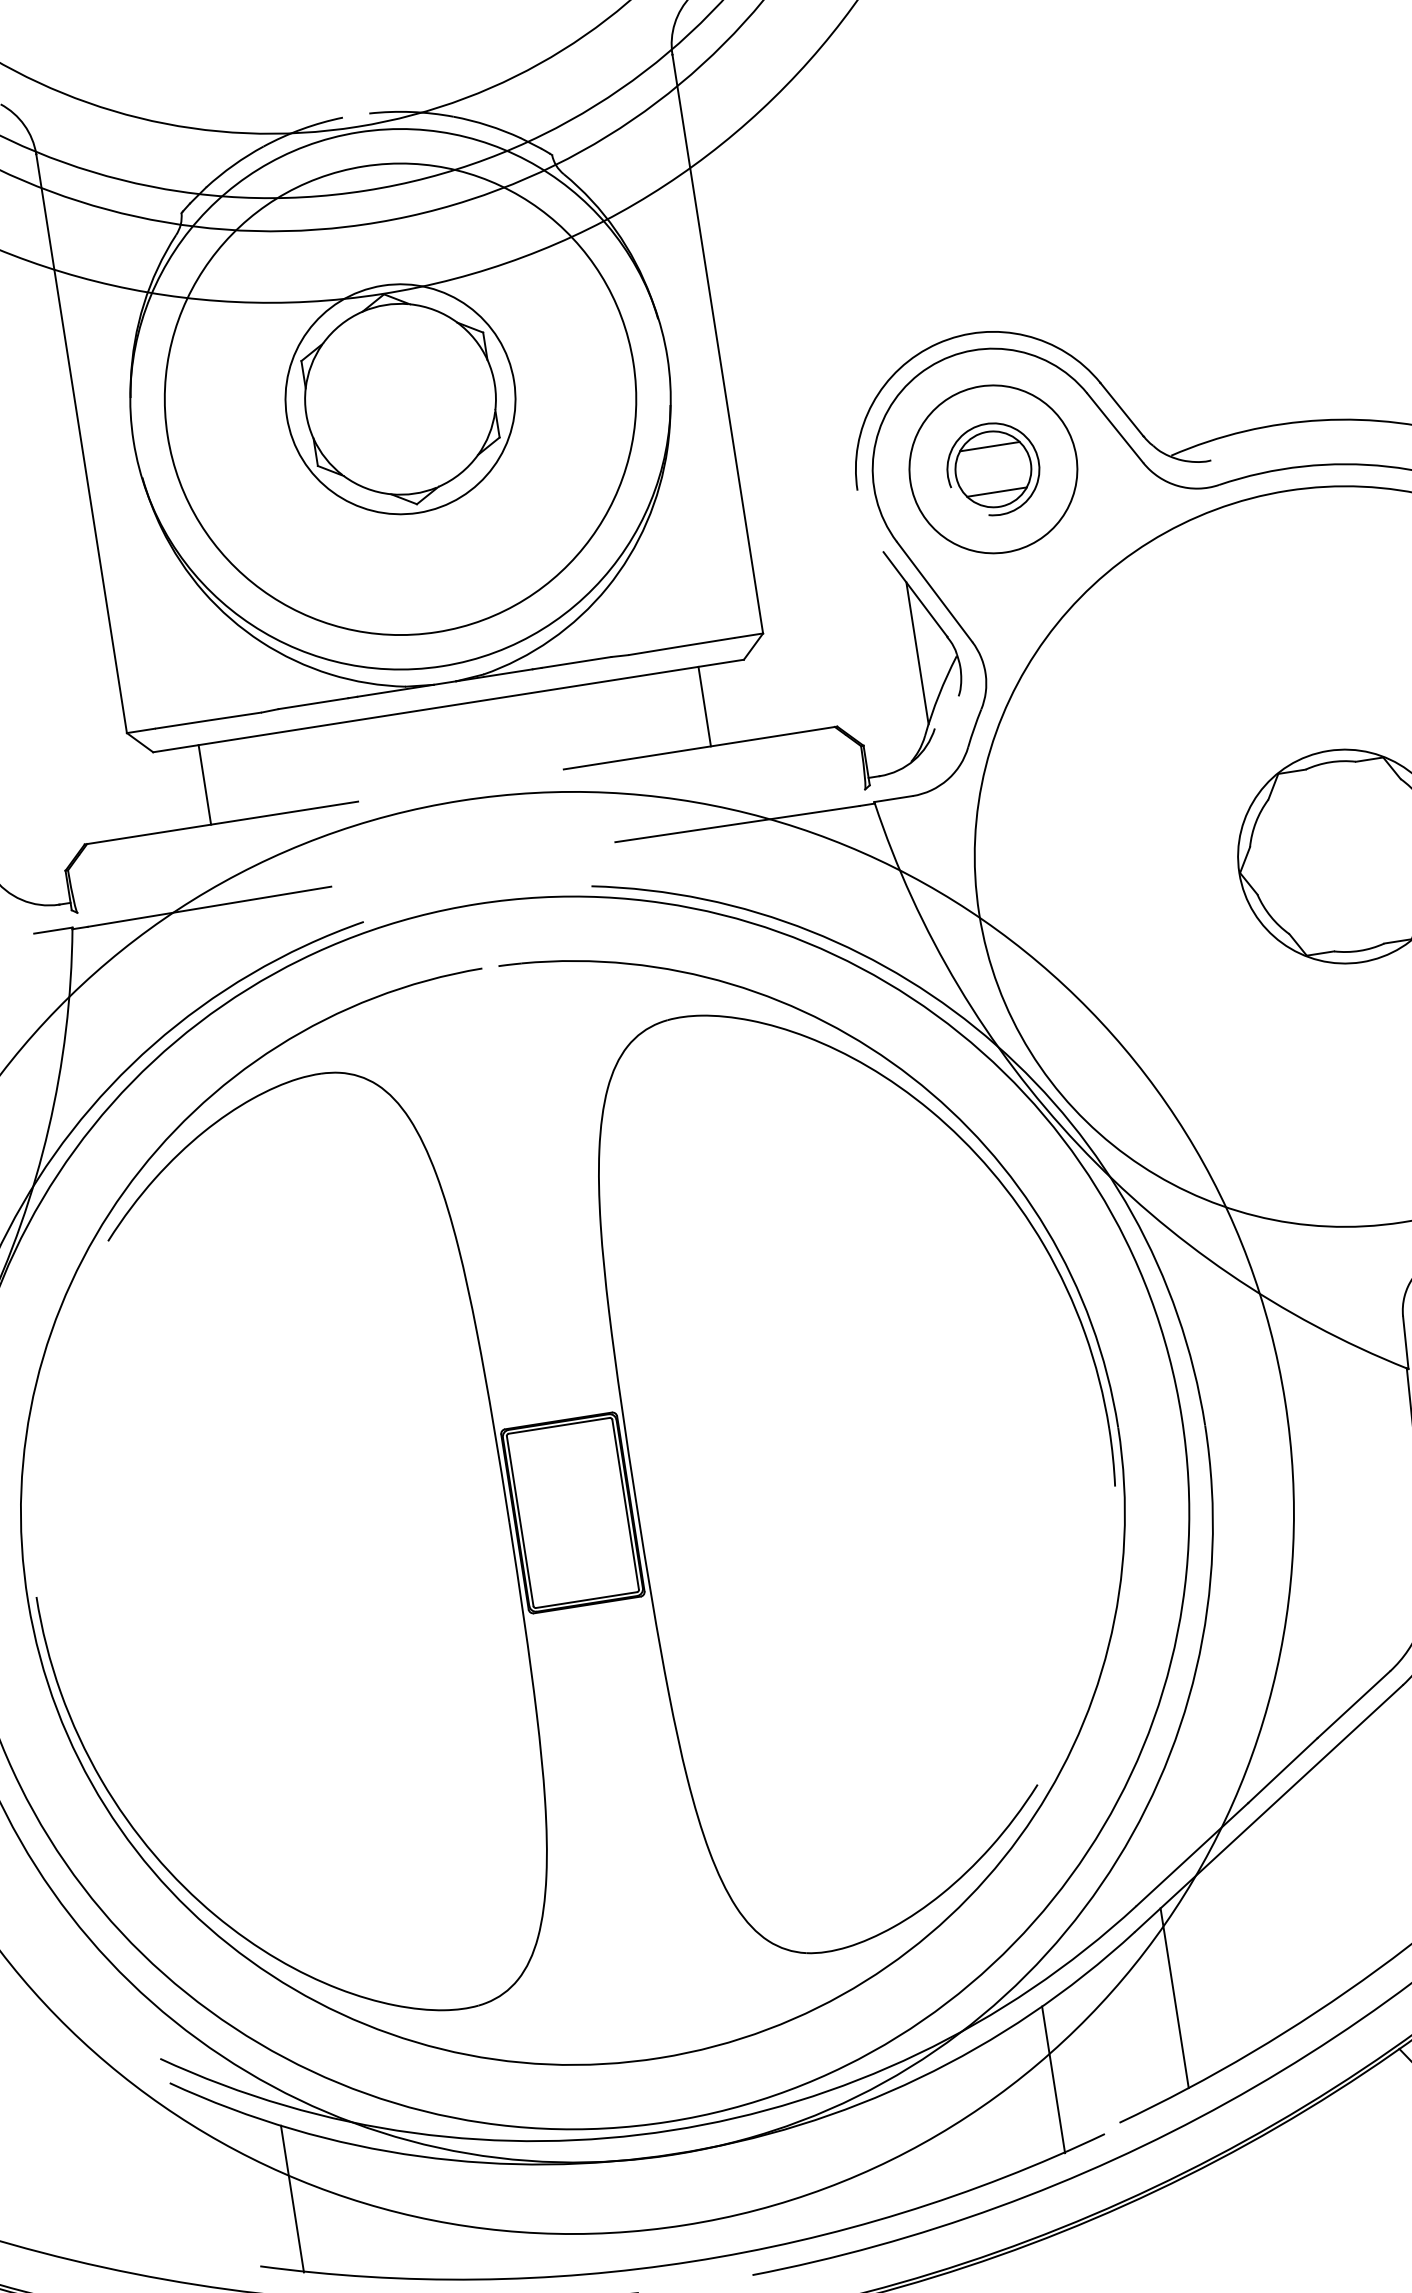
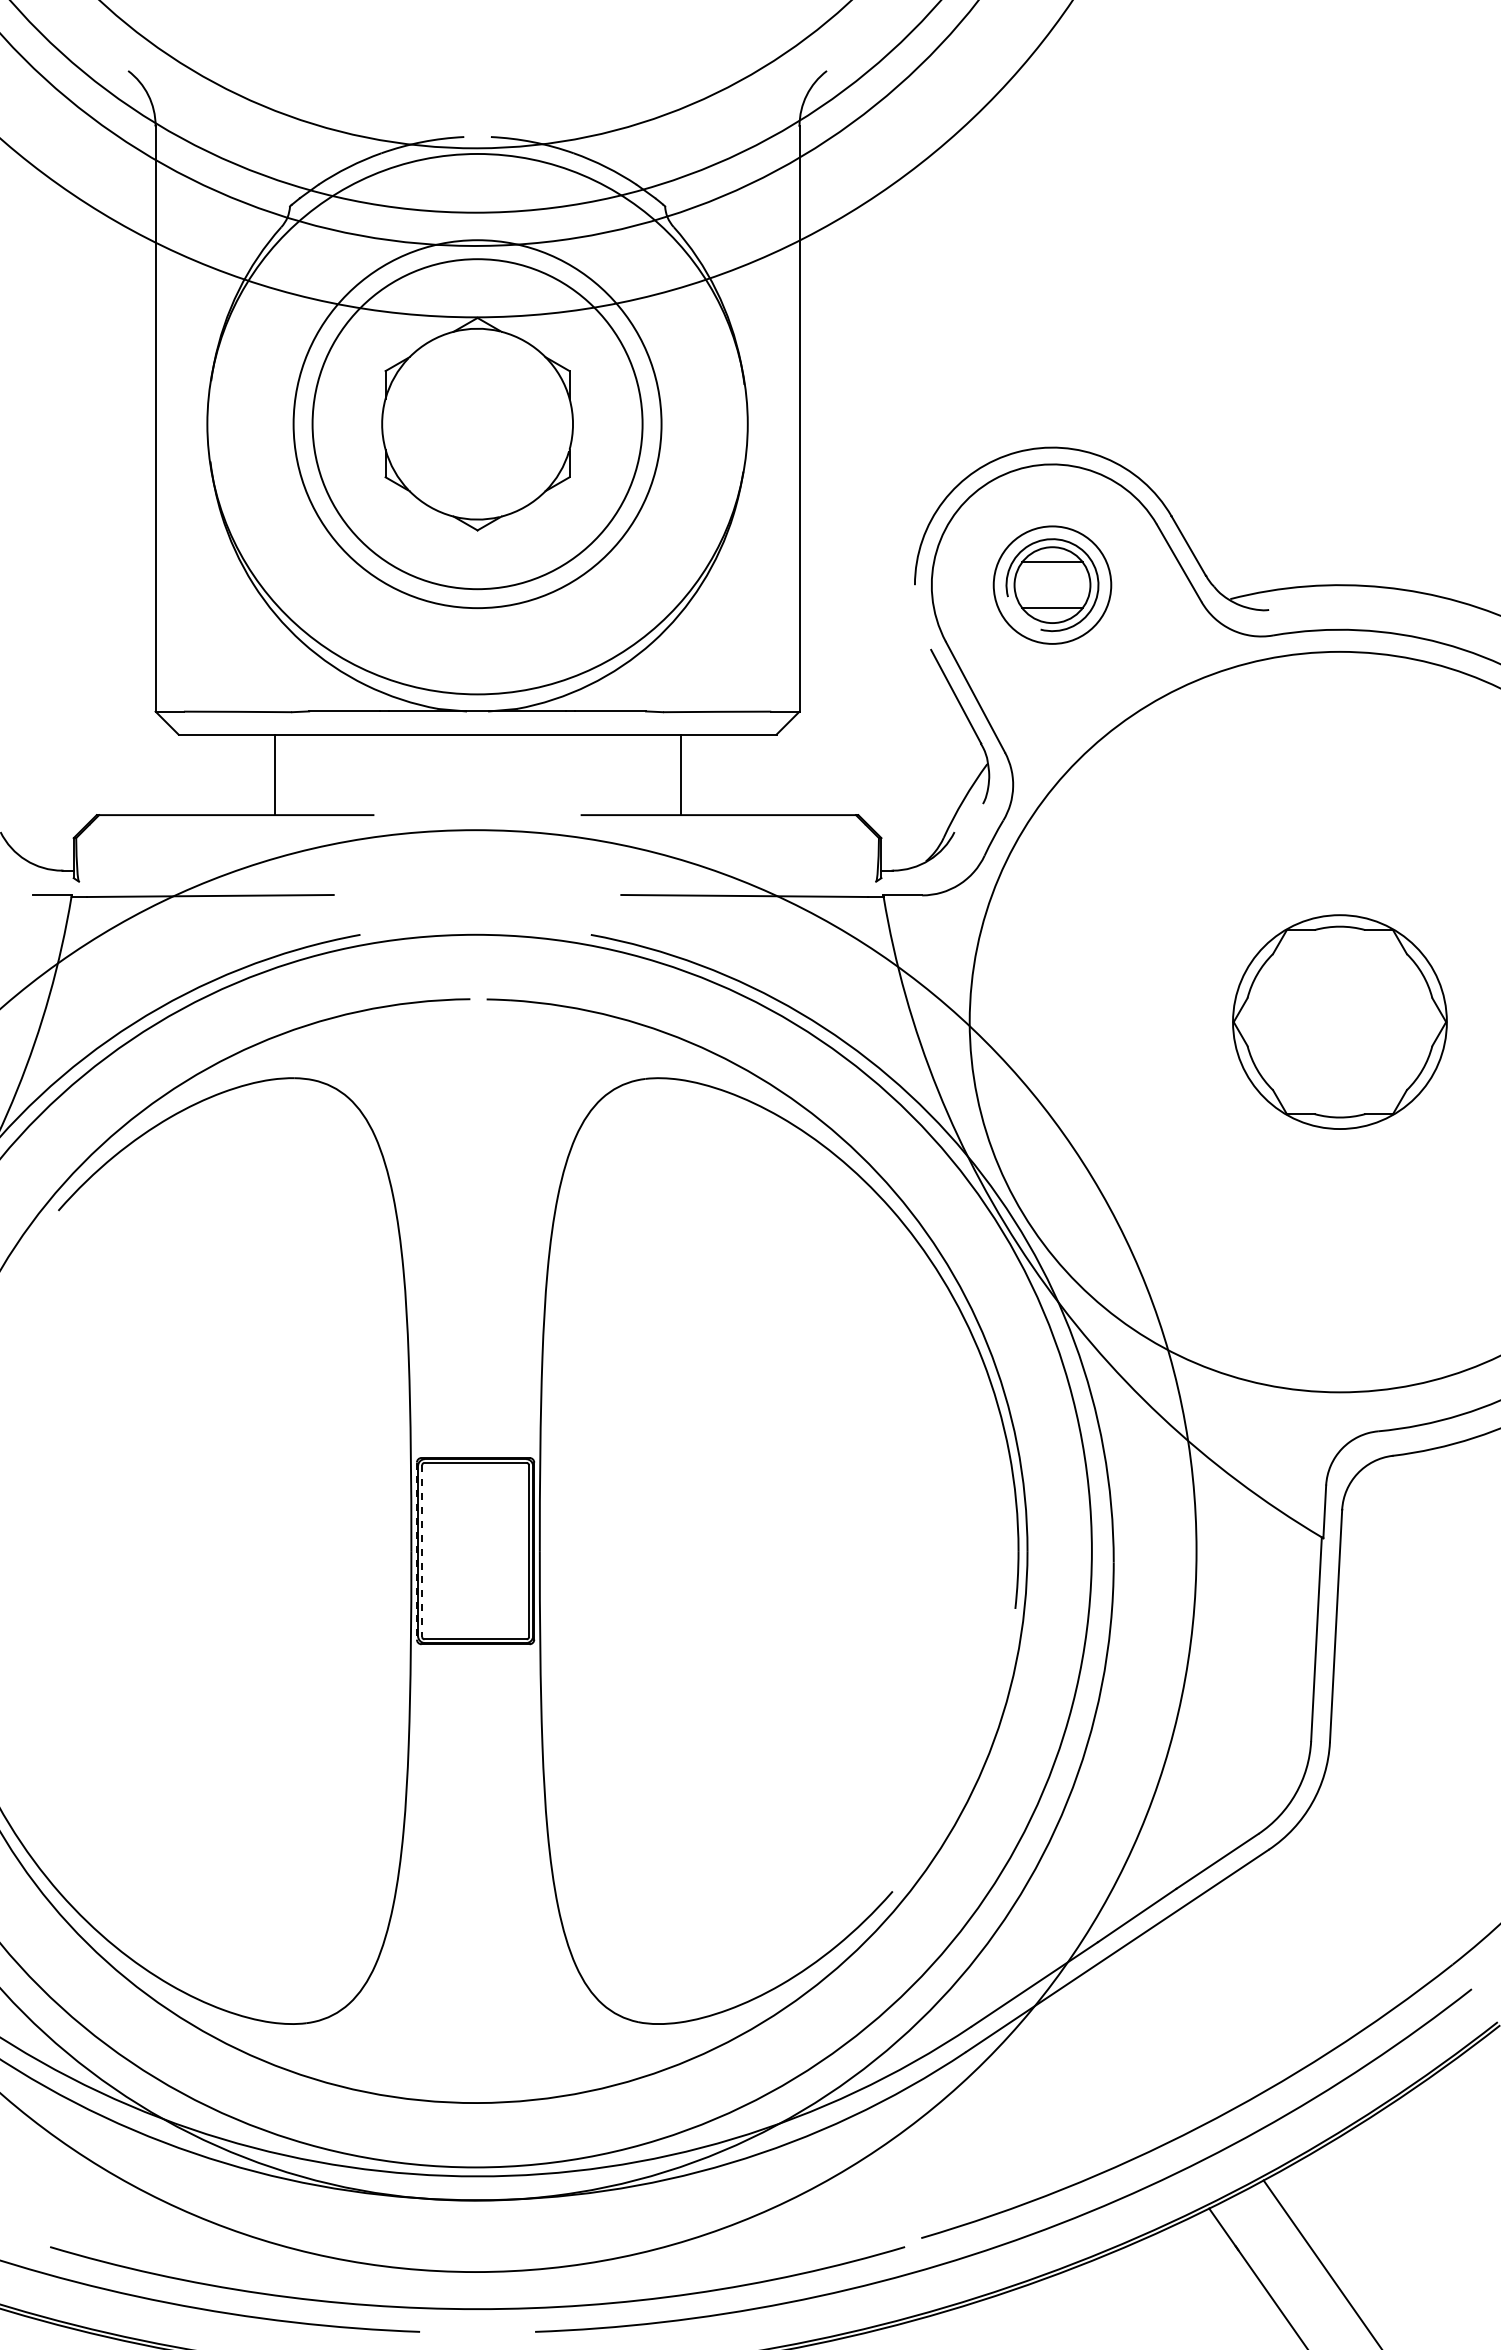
circle: (400, 398) -> (477, 423), size x0.7
circle: (400, 399) -> (477, 424), size x1.6
circle: (993, 469) -> (1052, 585), size x0.7
line: (917, 652) -> (949, 754), removed
line: (704, 706) -> (680, 774), moved
line: (204, 784) -> (274, 774), moved
line: (520, 1521) -> (422, 1551), solid -> dashed
line: (514, 1522) -> (416, 1551), solid -> dashed
line: (1175, 1998) -> (995, 2123), removed
line: (1053, 2079) -> (862, 2185), removed
line: (292, 2198) -> (92, 2185), removed

